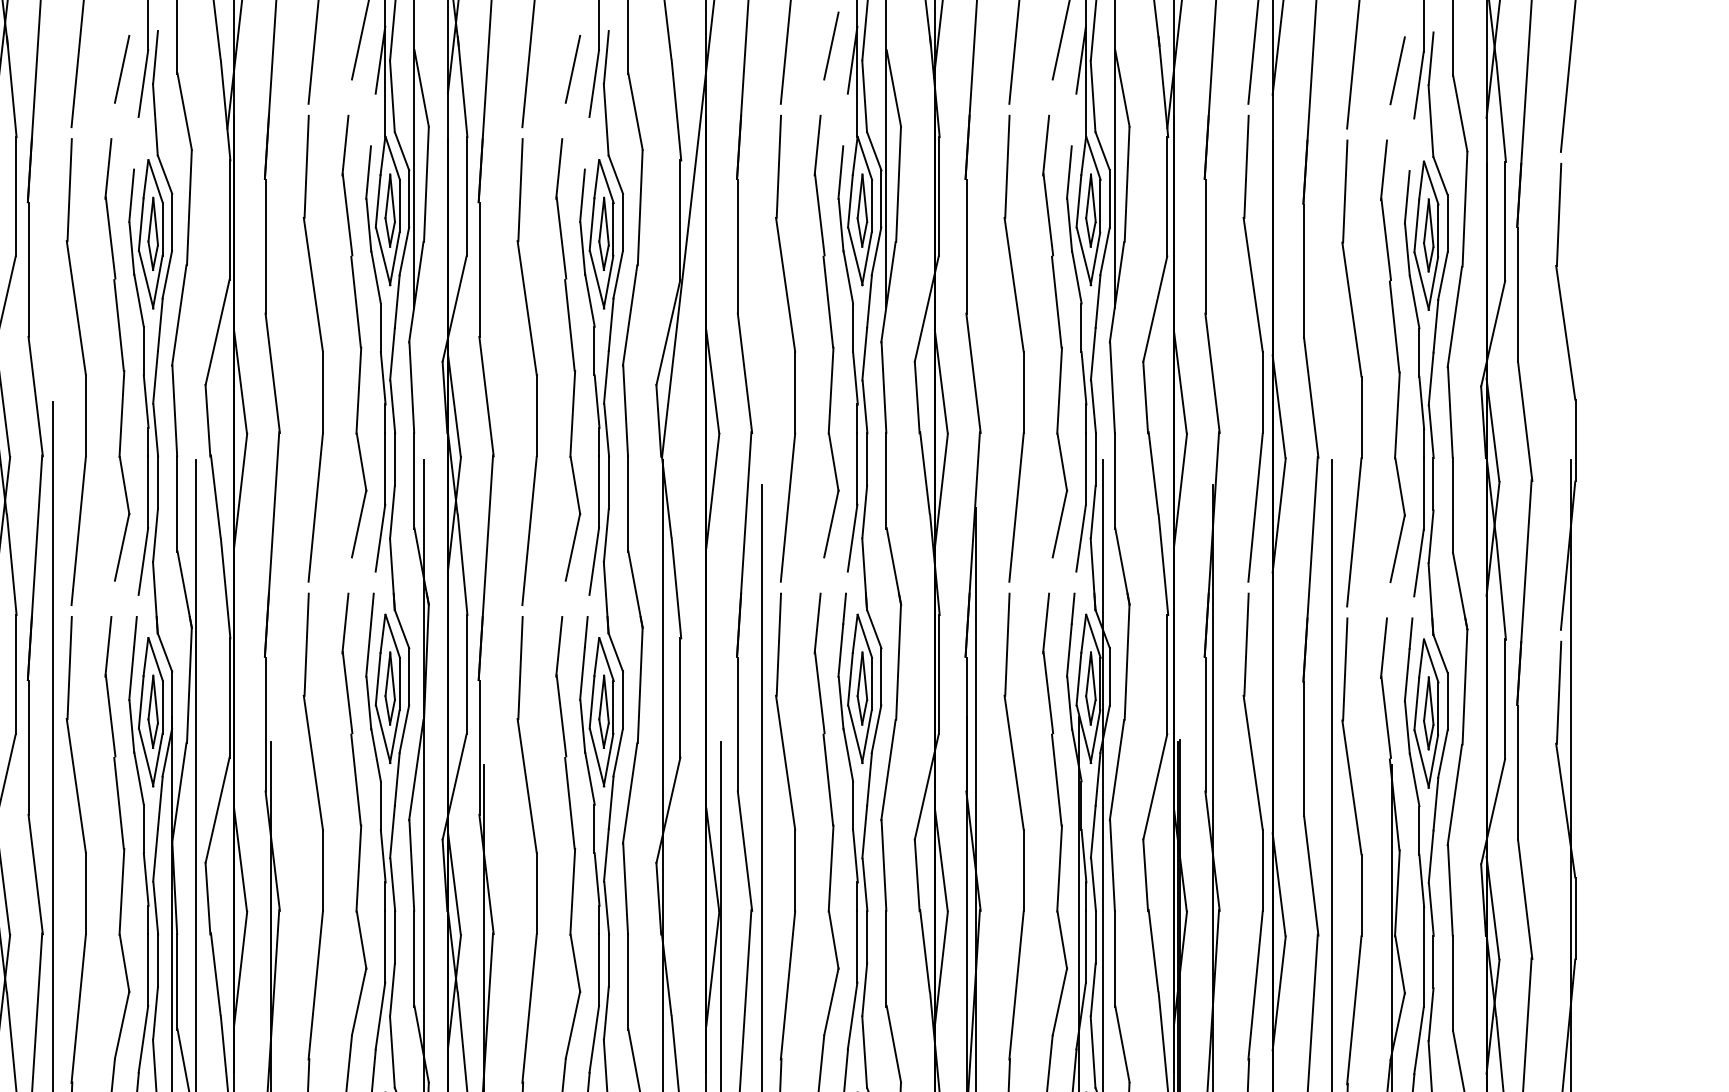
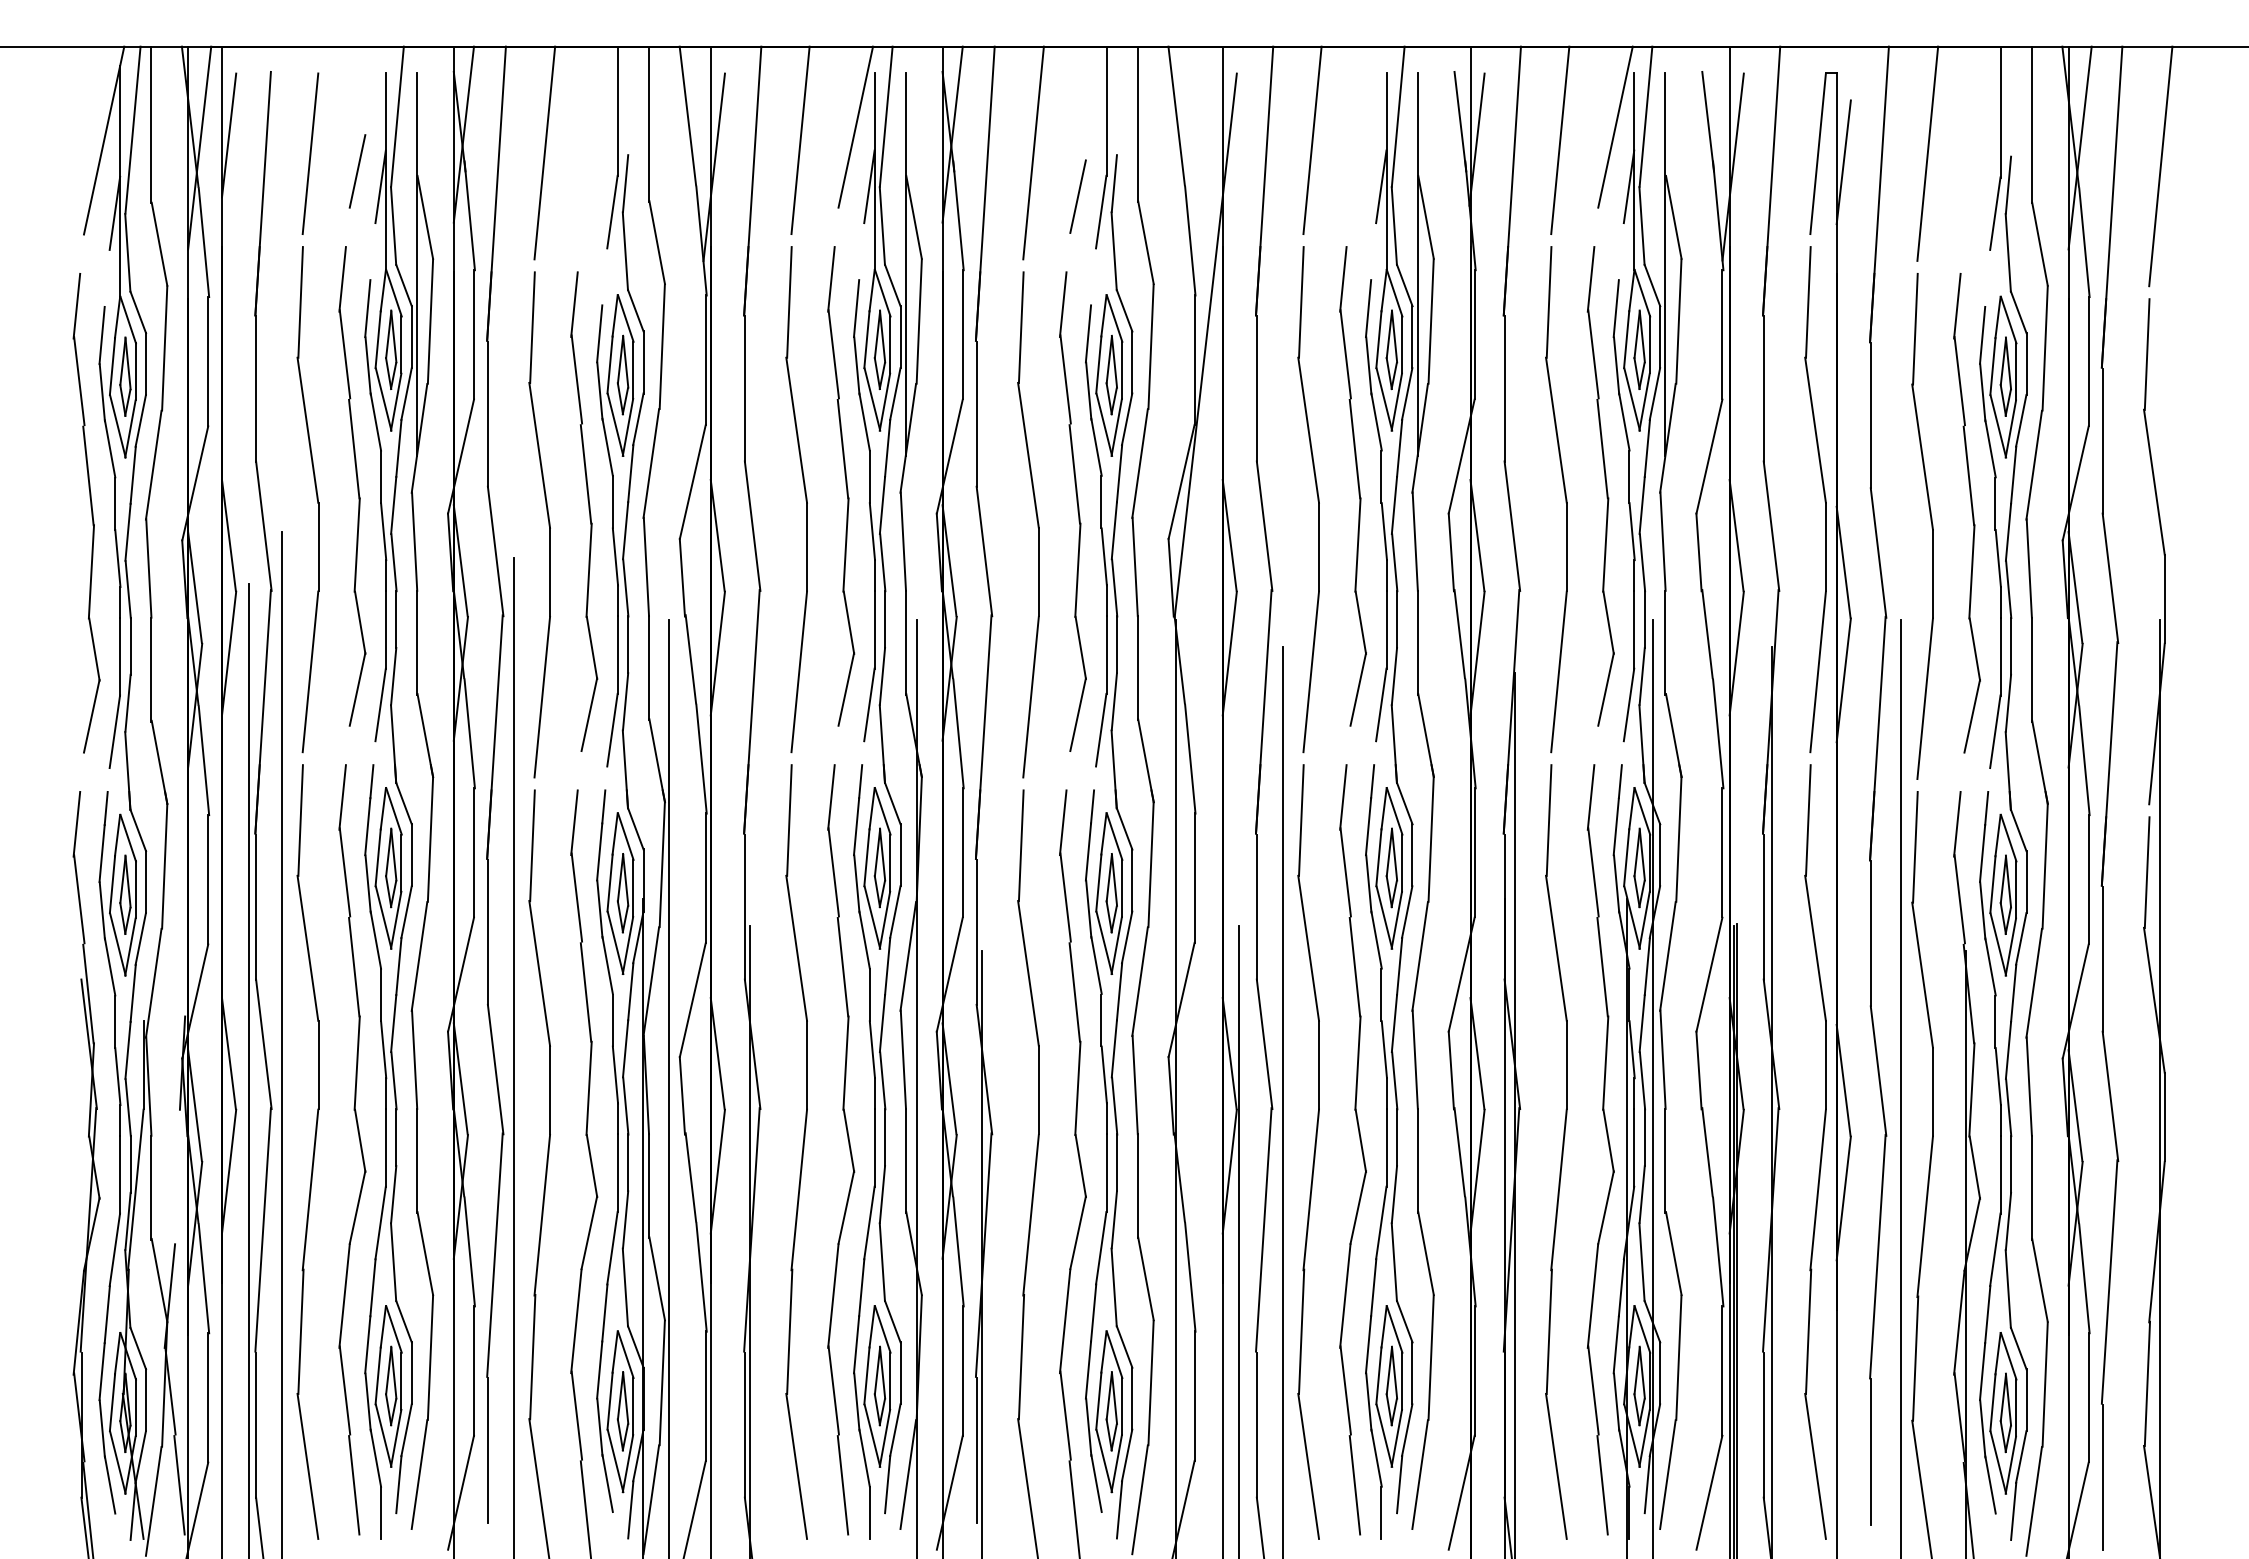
line: (831, 46) -> (1358, 171), removed
line: (122, 69) -> (589, 196), removed
line: (1397, 70) -> (1972, 197), removed

